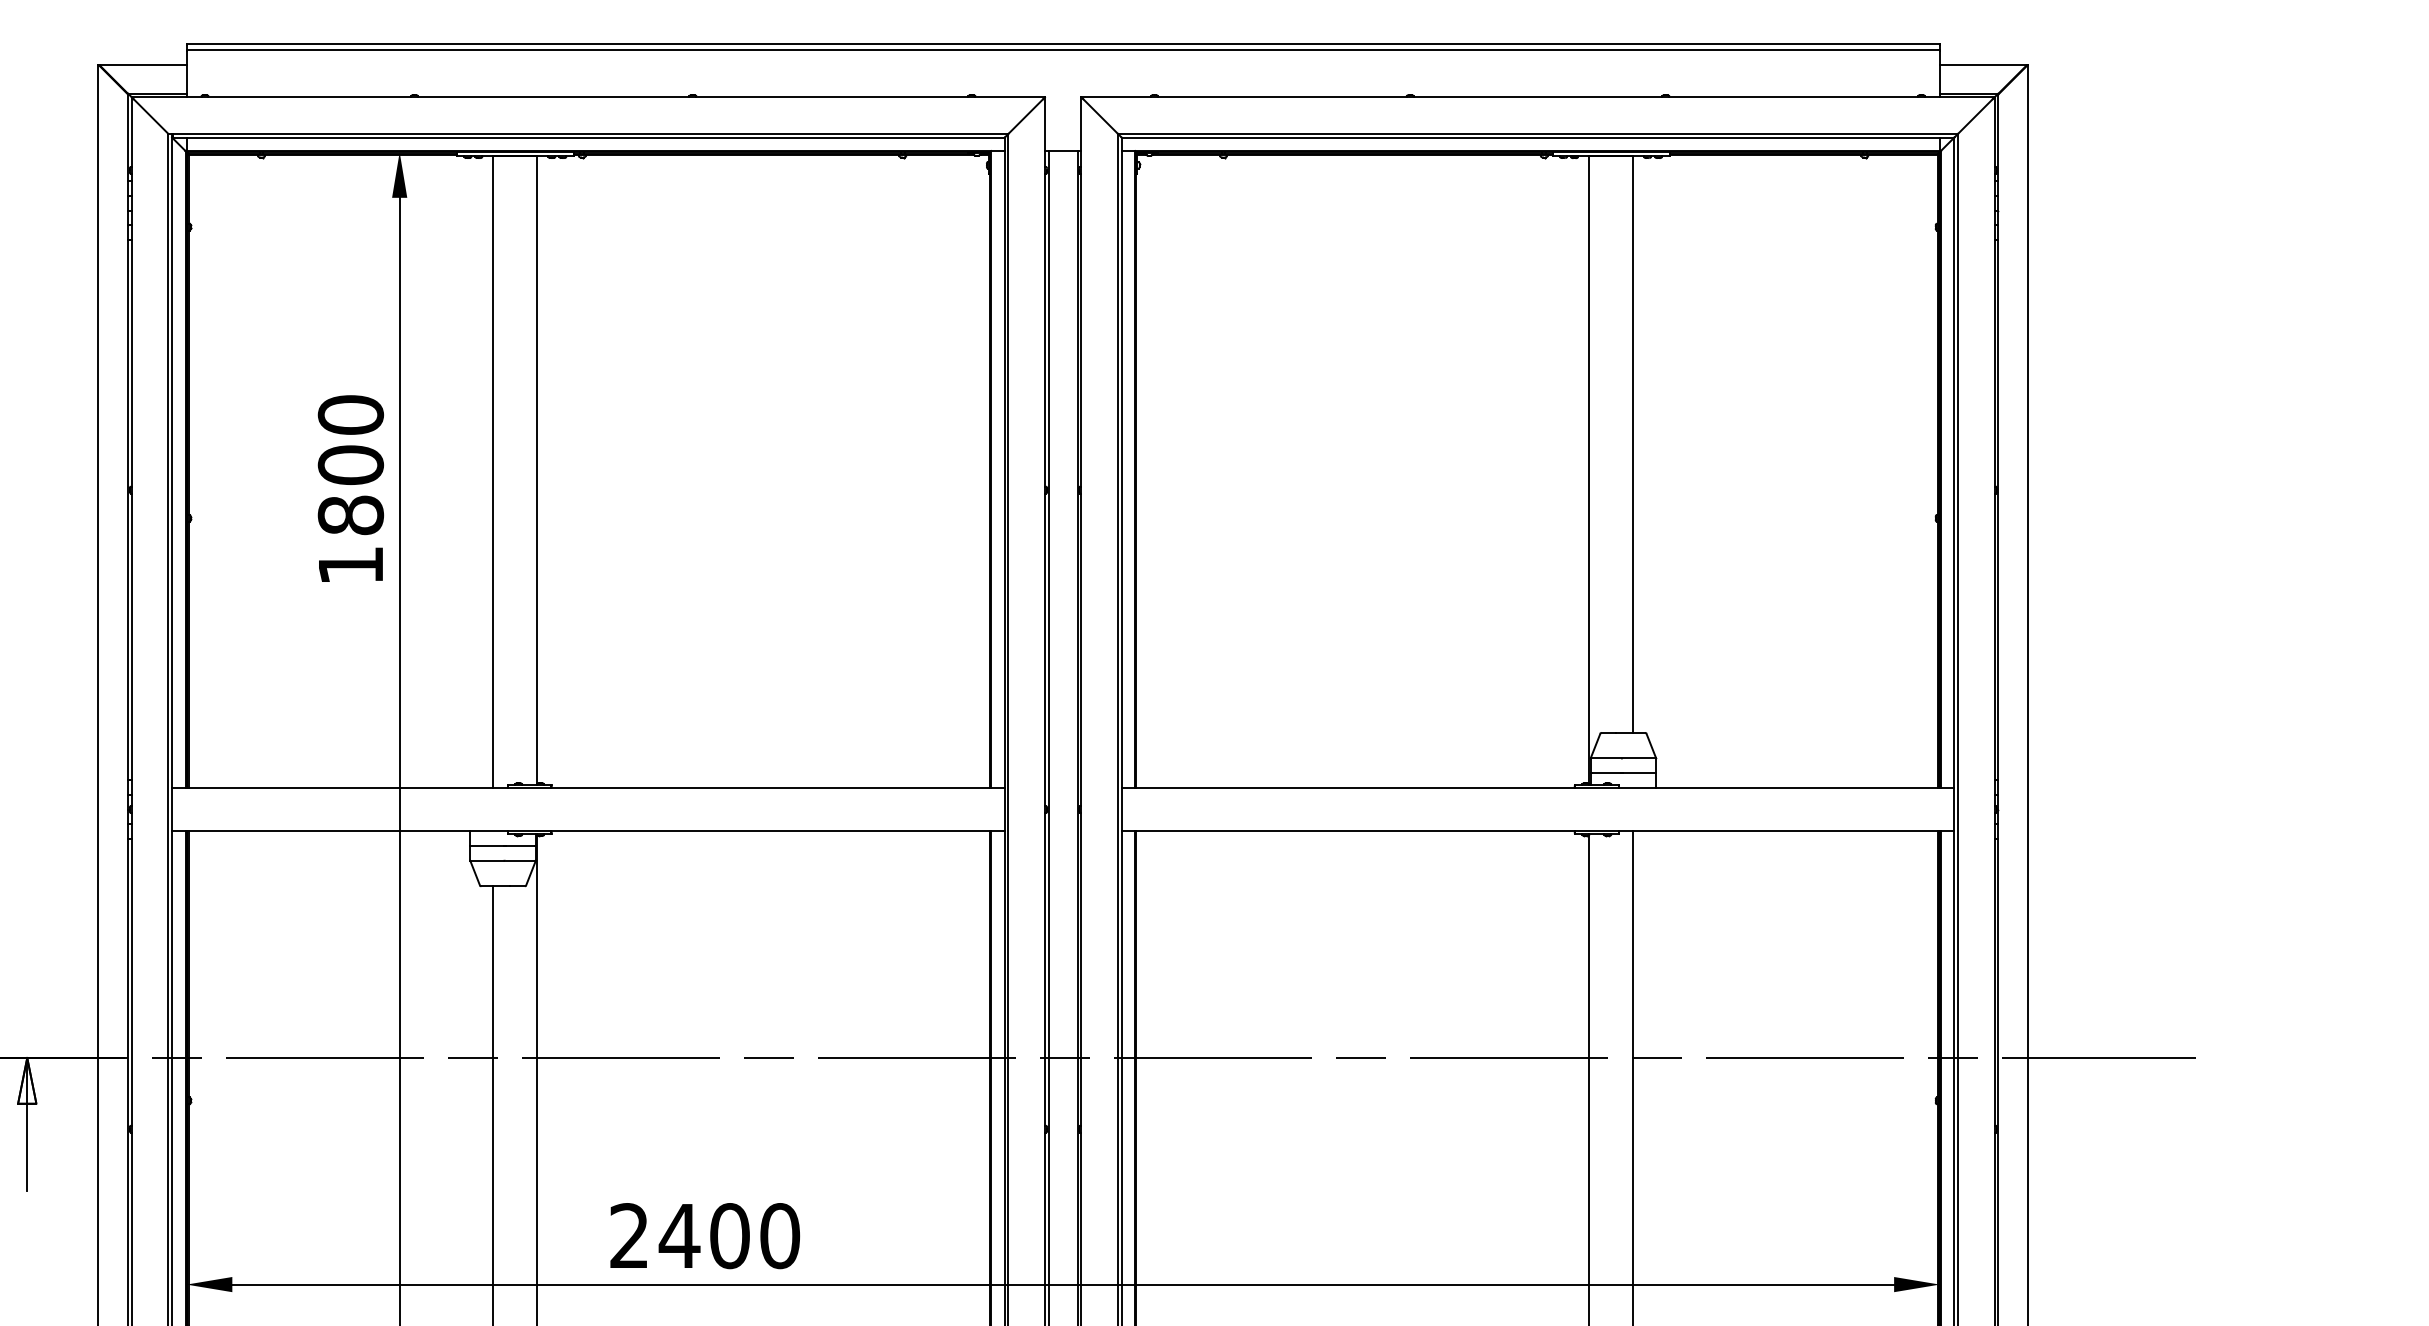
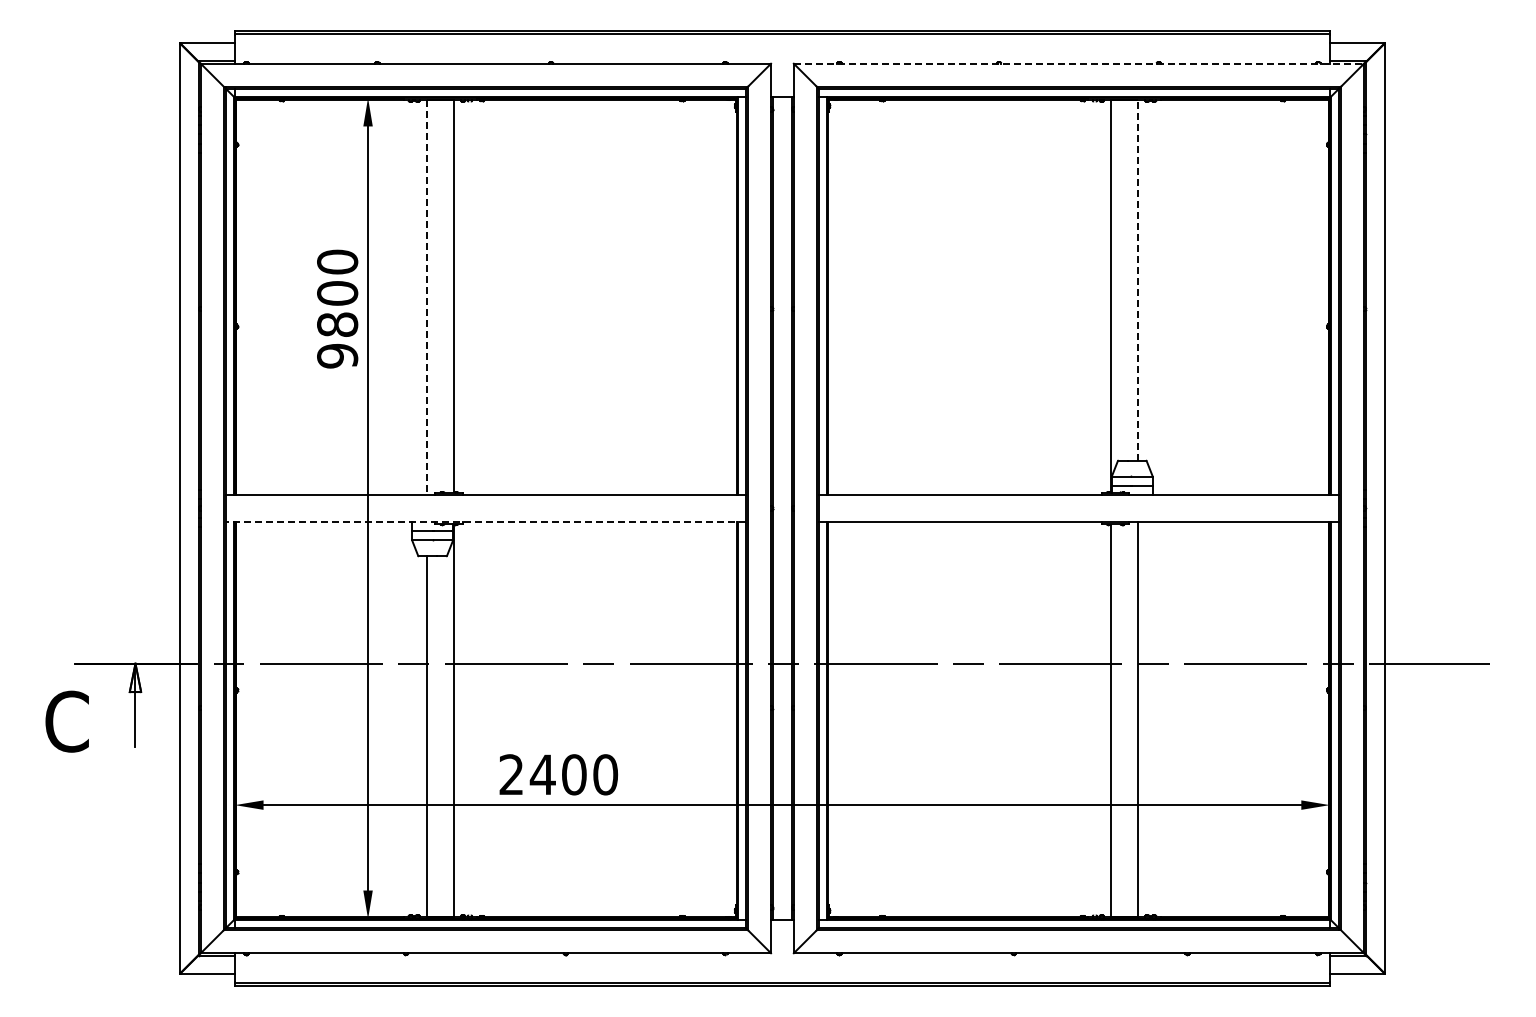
line: (1538, 97) -> (1079, 63), solid -> dashed
line: (1633, 442) -> (1138, 279), solid -> dashed
line: (493, 473) -> (426, 298), solid -> dashed
text: (350, 566) -> (337, 356), 1800 -> 9800
line: (587, 832) -> (485, 522), solid -> dashed

